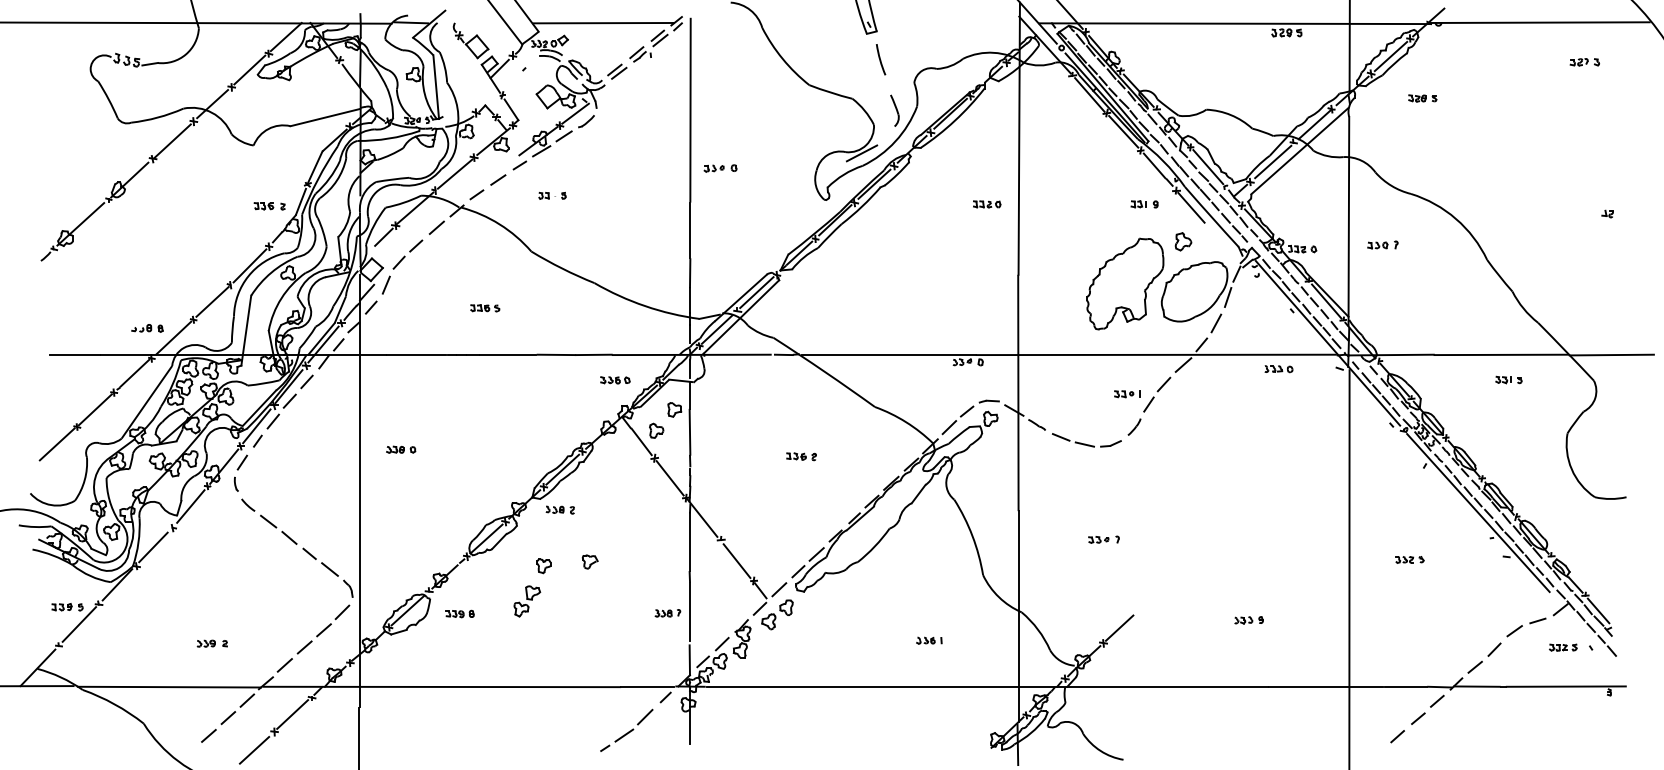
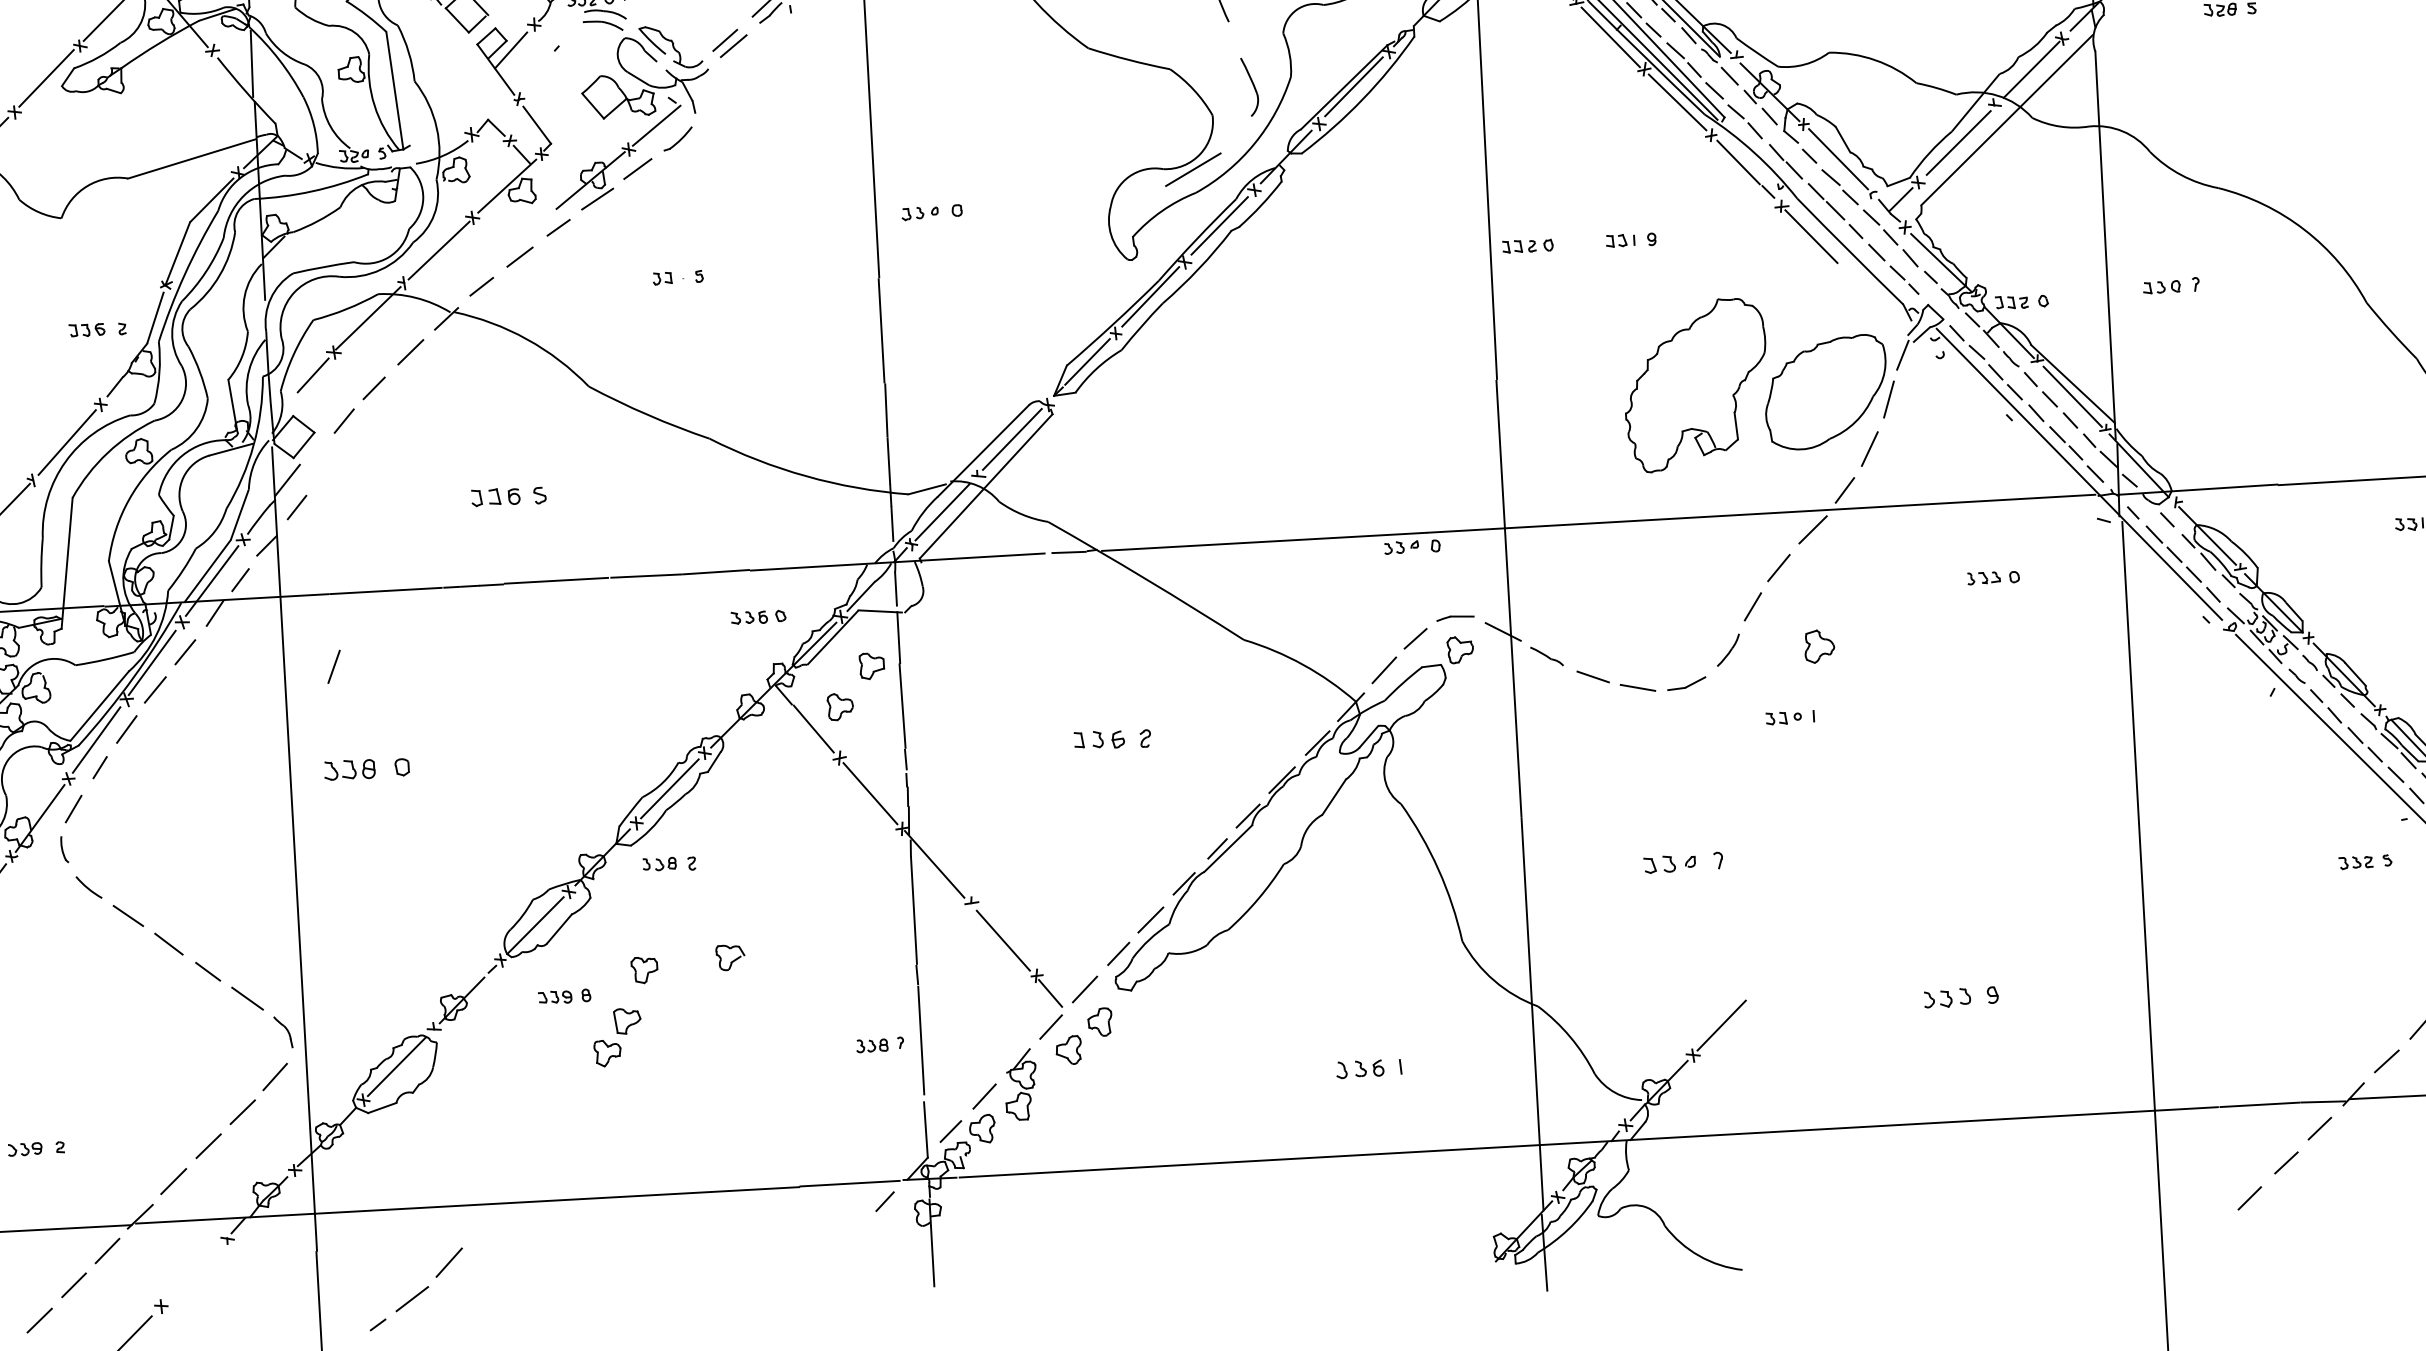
part: (552, 195) -> (678, 277), moved
part: (987, 204) -> (1528, 246), moved
part: (1144, 204) -> (1630, 240), moved
part: (1183, 241) -> (1819, 645), moved
line: (385, 284) -> (332, 665), moved
part: (485, 308) -> (509, 497), size x1.4
part: (1278, 369) -> (1992, 578), moved
part: (1127, 394) -> (1790, 718), moved
part: (401, 449) -> (368, 768), size x1.6
part: (801, 456) -> (1112, 739), size x1.4
part: (1103, 539) -> (1682, 862), size x1.4
part: (1409, 559) -> (2364, 861), moved
part: (459, 613) -> (563, 995), moved
part: (1248, 620) -> (1960, 997), size x1.4
part: (929, 640) -> (1369, 1068), size x1.4
line: (292, 714) -> (192, 1272), removed
part: (626, 729) -> (415, 1287), moved

